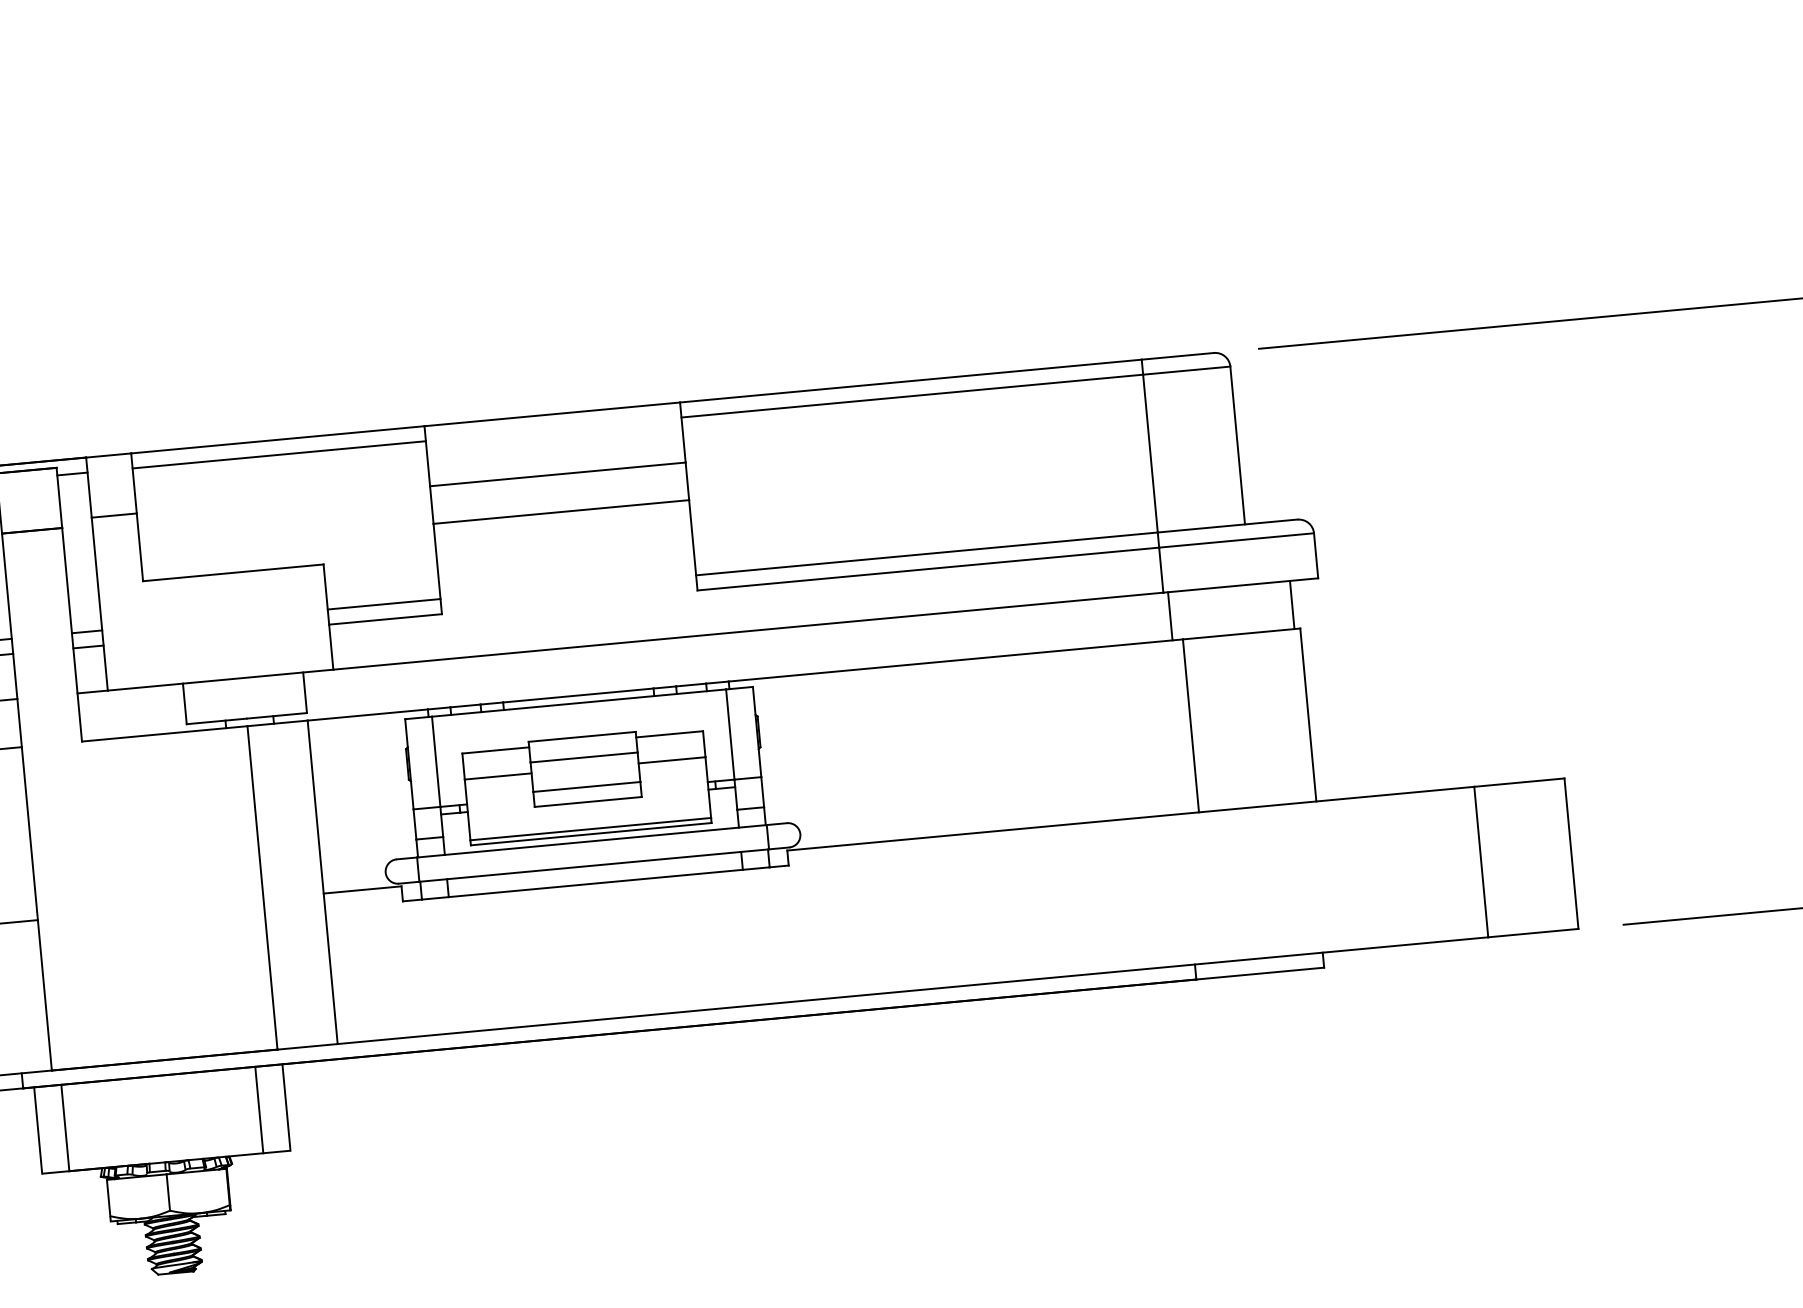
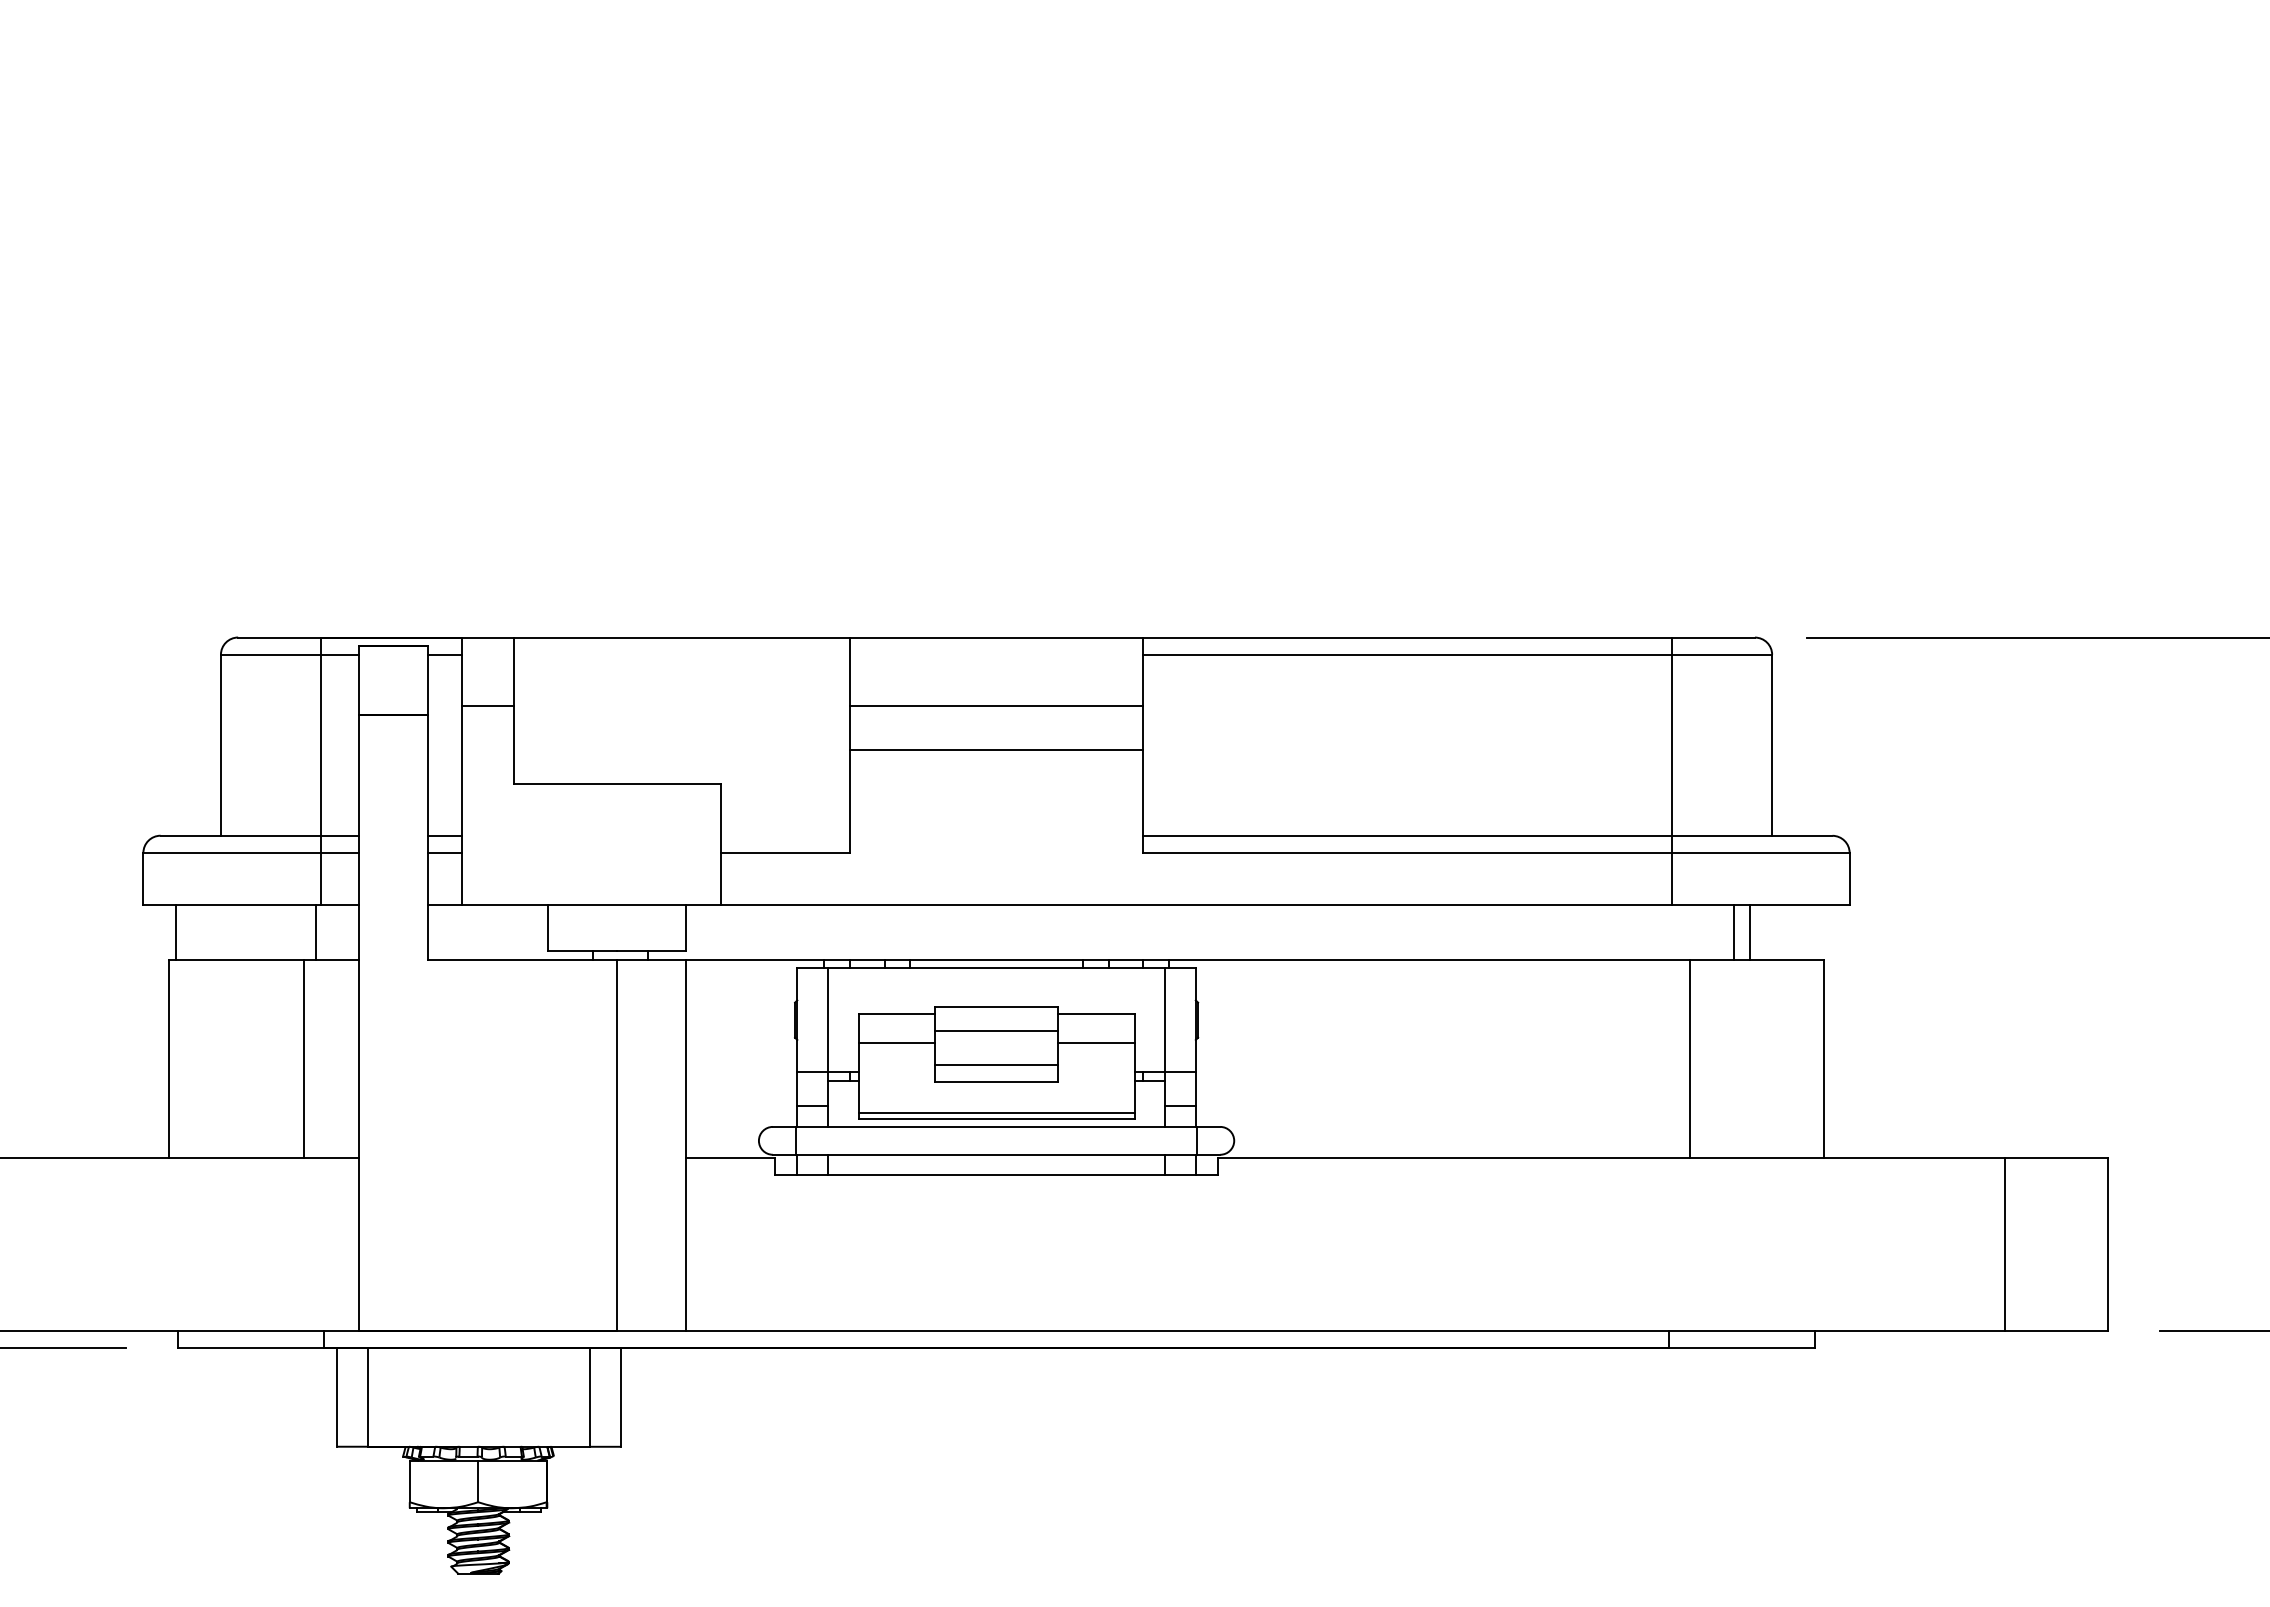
line: (278, 454) -> (681, 654), removed
line: (384, 604) -> (785, 835), removed
line: (1292, 604) -> (1750, 931), moved
line: (1170, 615) -> (1733, 931), moved

